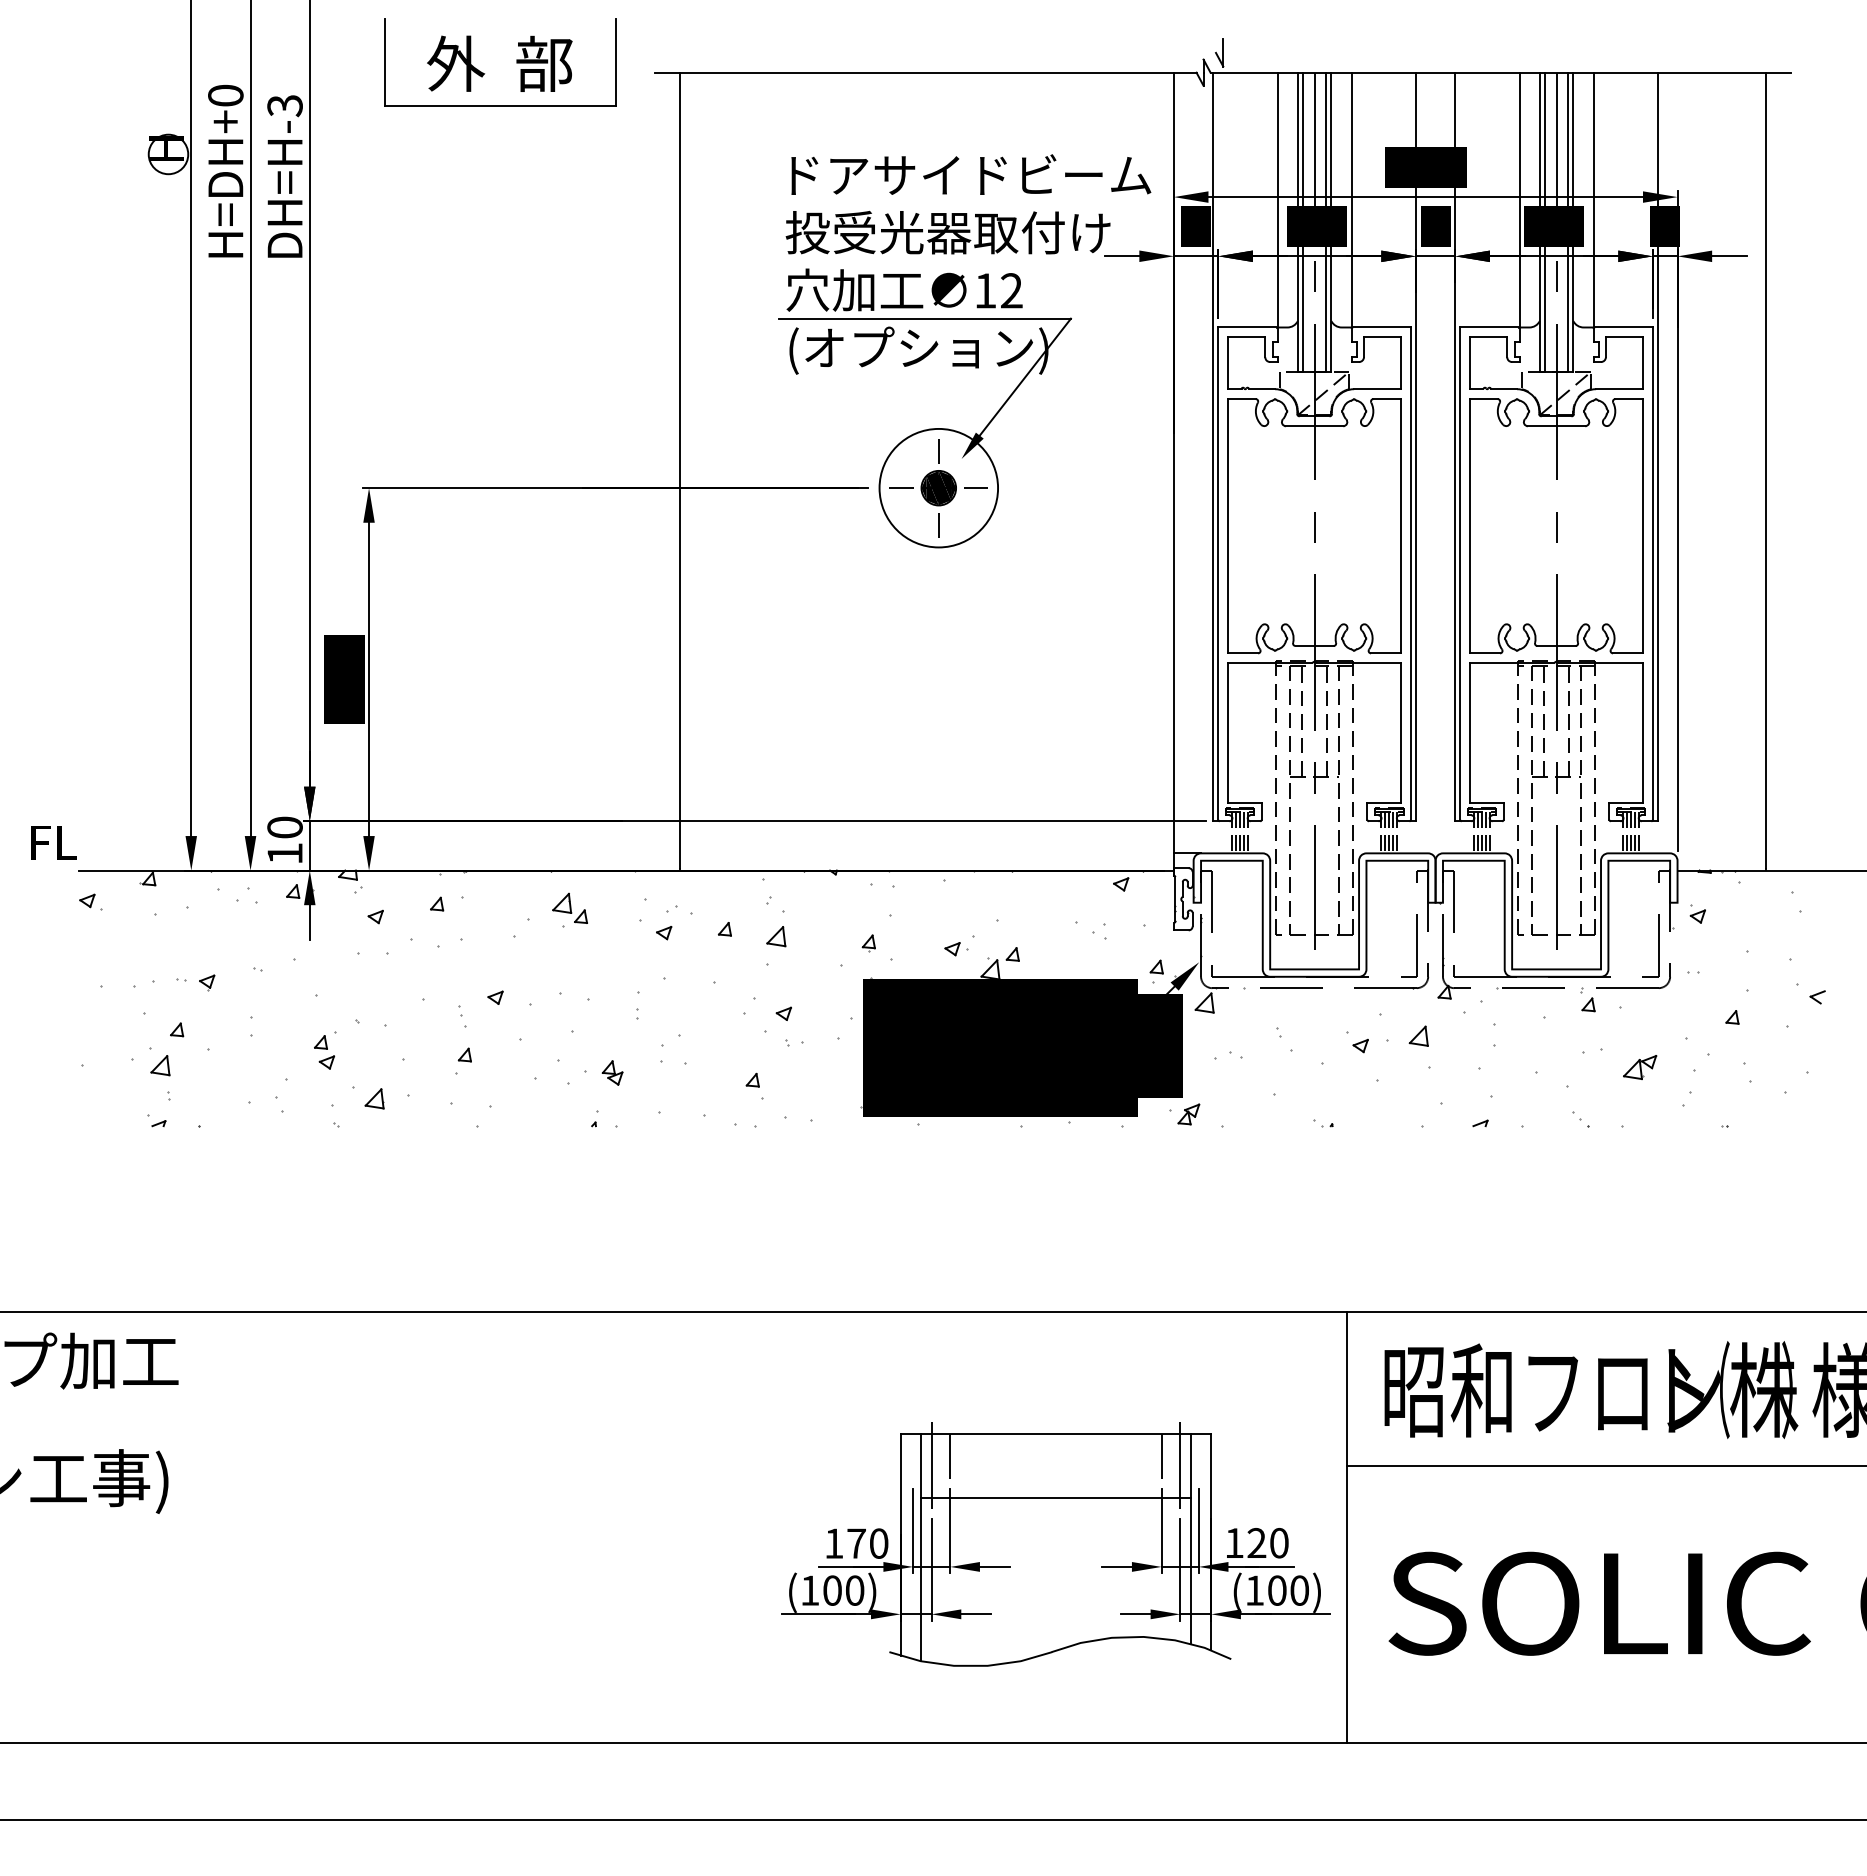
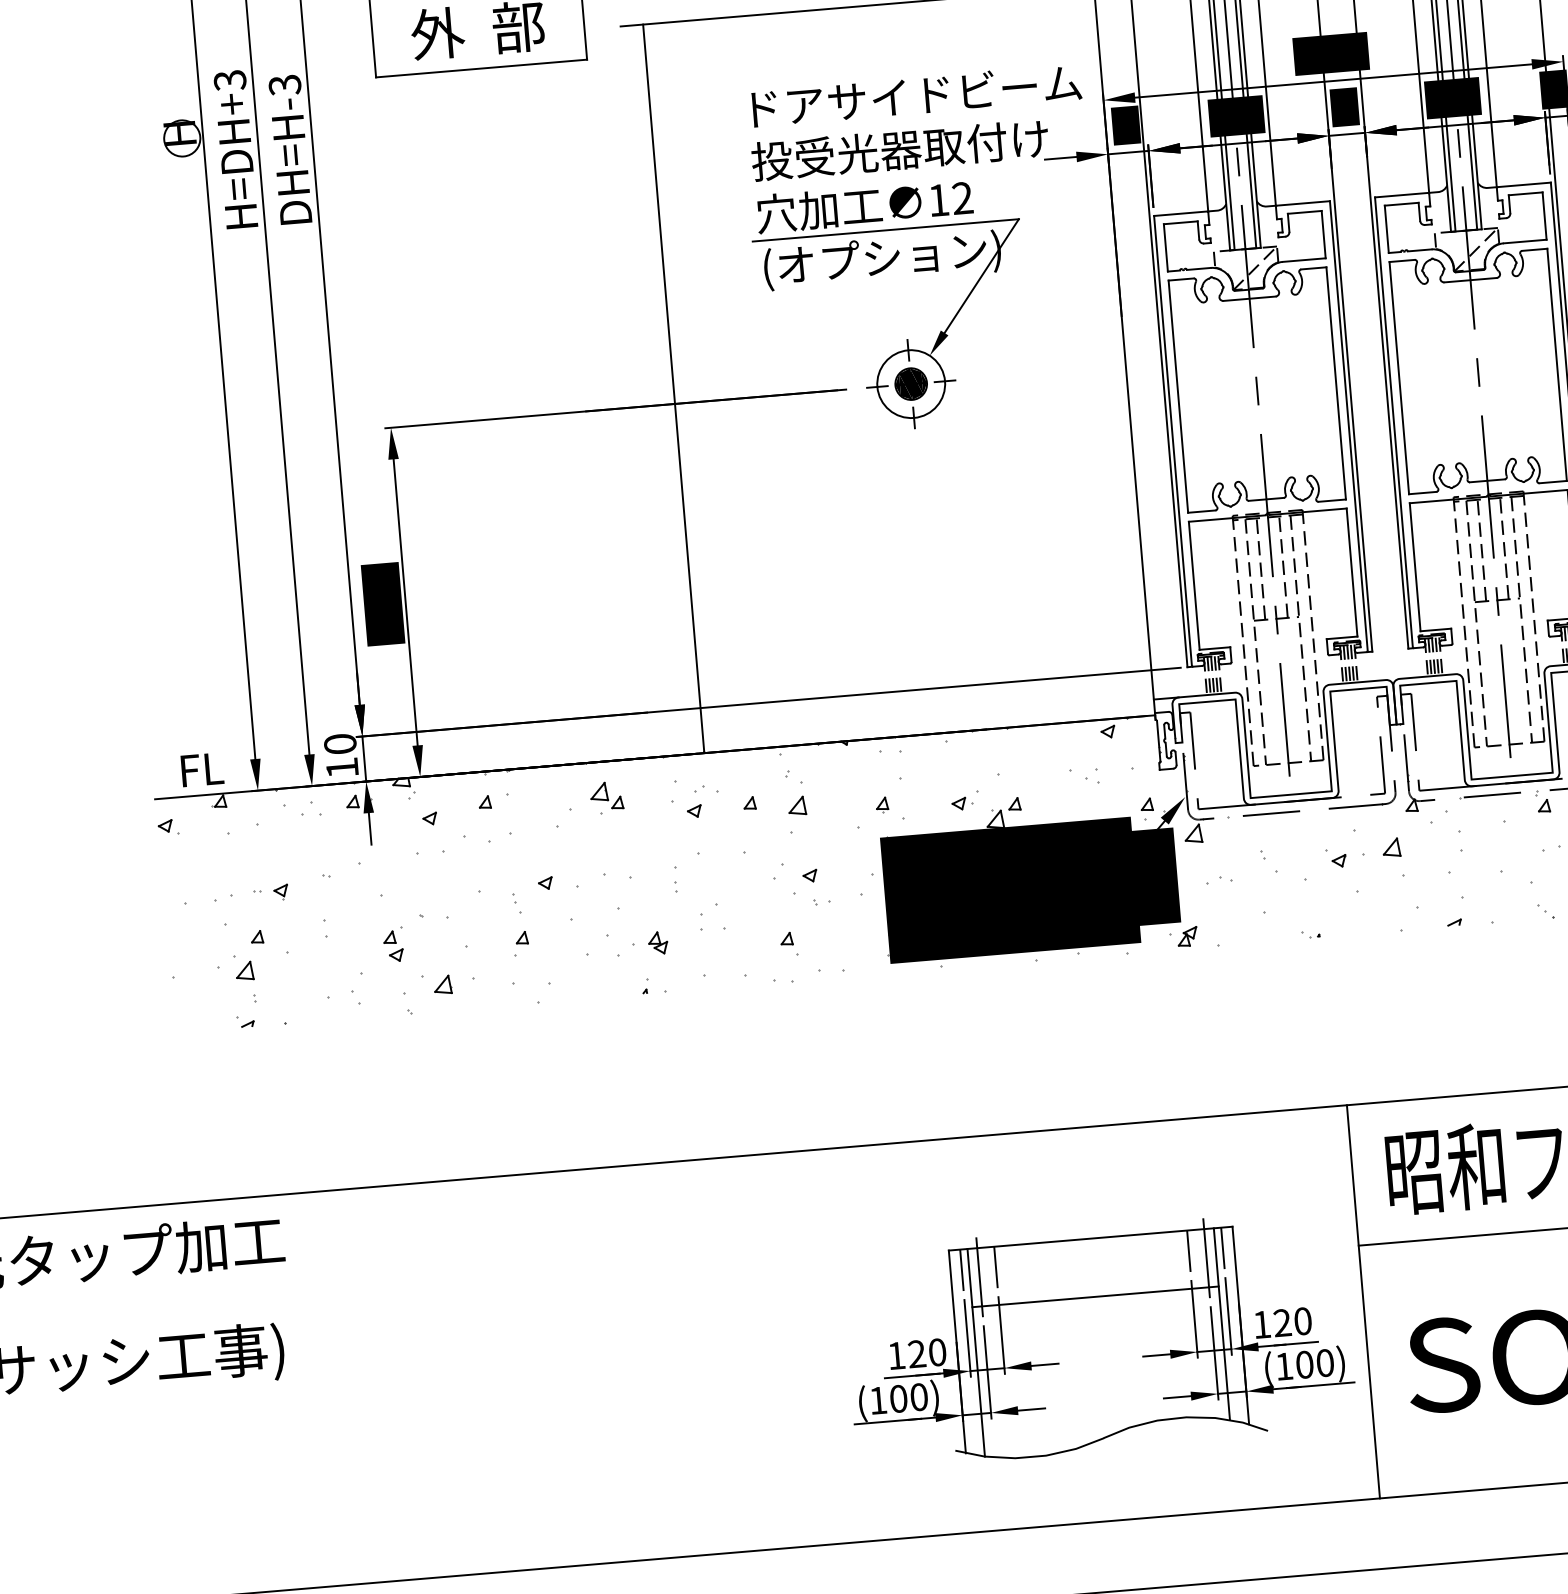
text: (225, 95) -> (229, 80), H=DH+0 -> H=DH+3
circle: (938, 488) -> (910, 384), size x0.62
text: (53, 842) -> (202, 769), moved
line: (913, 1456) -> (962, 1270), added
line: (1198, 1456) -> (1222, 1248), added
text: (856, 1543) -> (916, 1354), 170 -> 120

